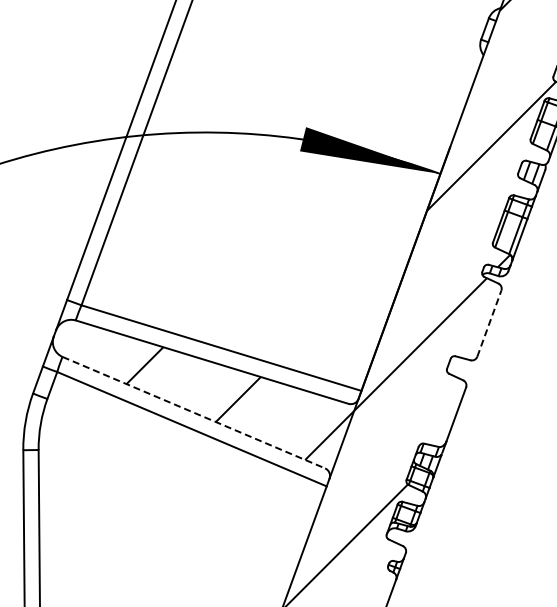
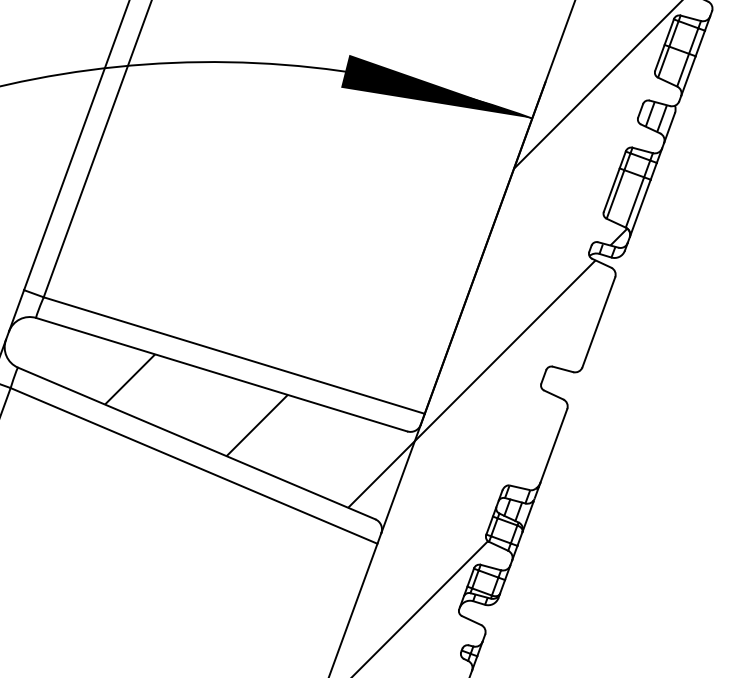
line: (489, 323) -> (599, 322), dashed -> solid
line: (193, 412) -> (196, 443), dashed -> solid

